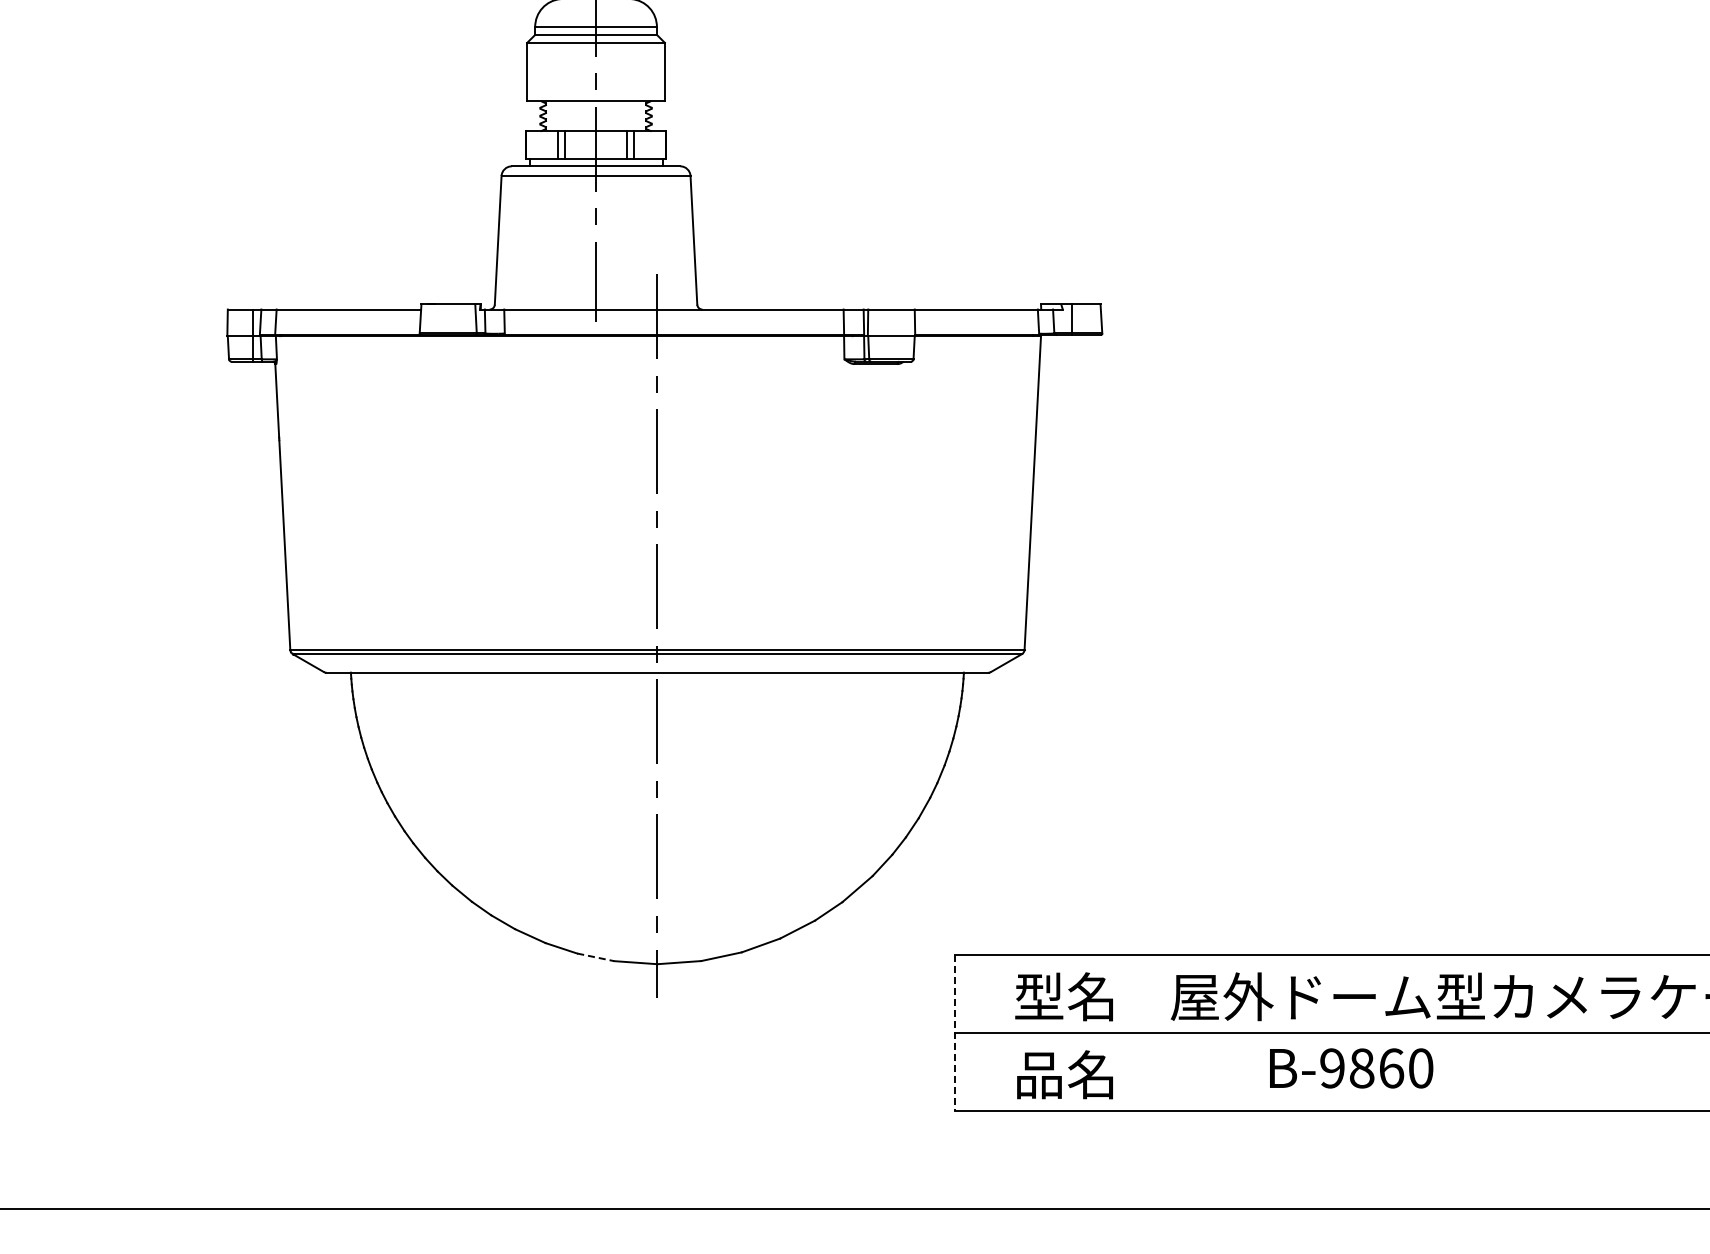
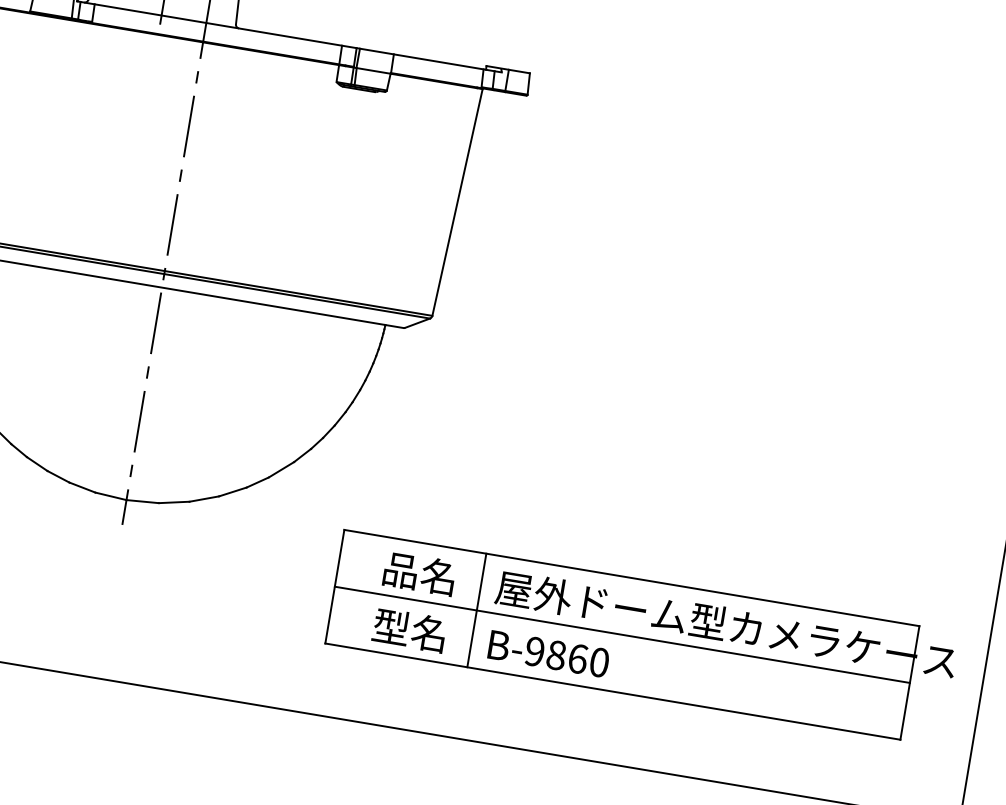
line: (595, 957) -> (82, 487), dashed -> solid
text: (1039, 996) -> (401, 570), 型名 -> 品名
line: (954, 1033) -> (334, 586), dashed -> solid
line: (1149, 1033) -> (476, 610), added
text: (1351, 1068) -> (548, 654), moved
text: (1039, 1074) -> (391, 627), 品名 -> 型名

